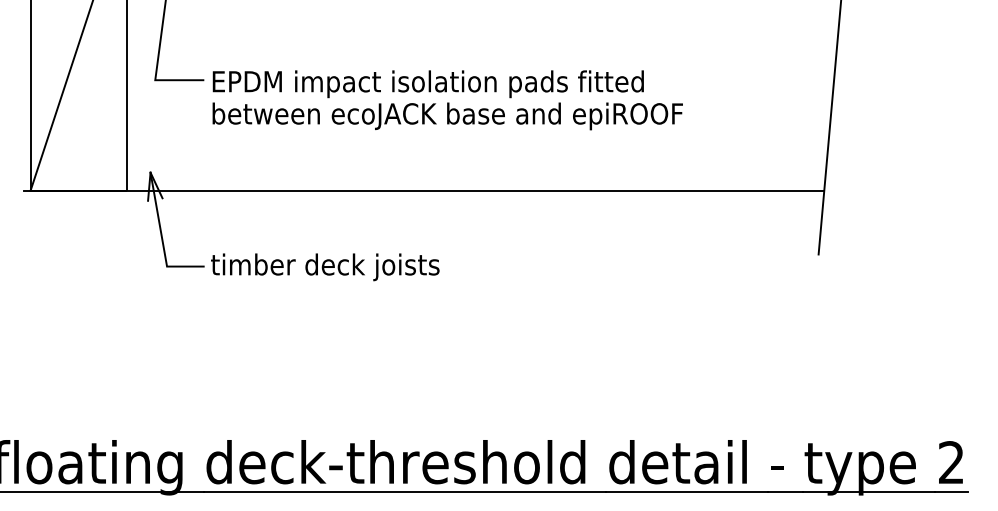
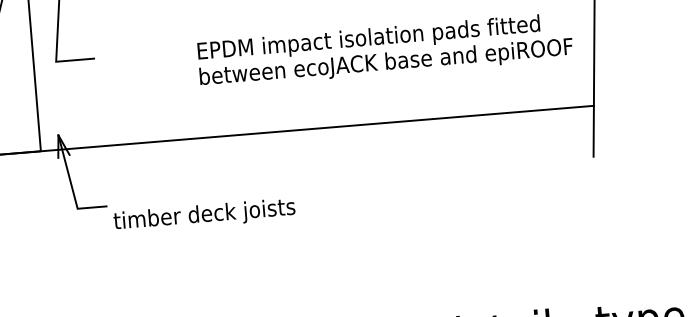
text: (447, 100) -> (385, 50), moved
text: (325, 267) -> (204, 215), moved

